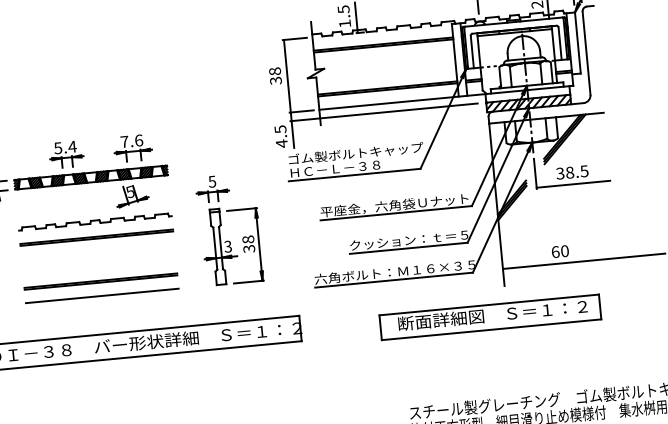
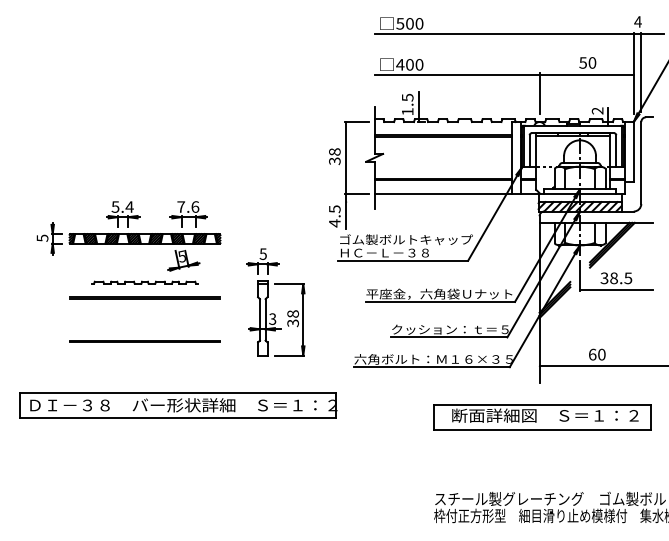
line: (383, 112) -> (437, 202), removed
part: (94, 221) -> (144, 282), size x0.7
line: (101, 295) -> (144, 355), removed
part: (490, 317) -> (542, 417), moved

